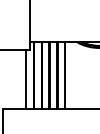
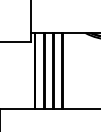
line: (65, 75) -> (71, 71), removed
line: (26, 79) -> (26, 75), removed

